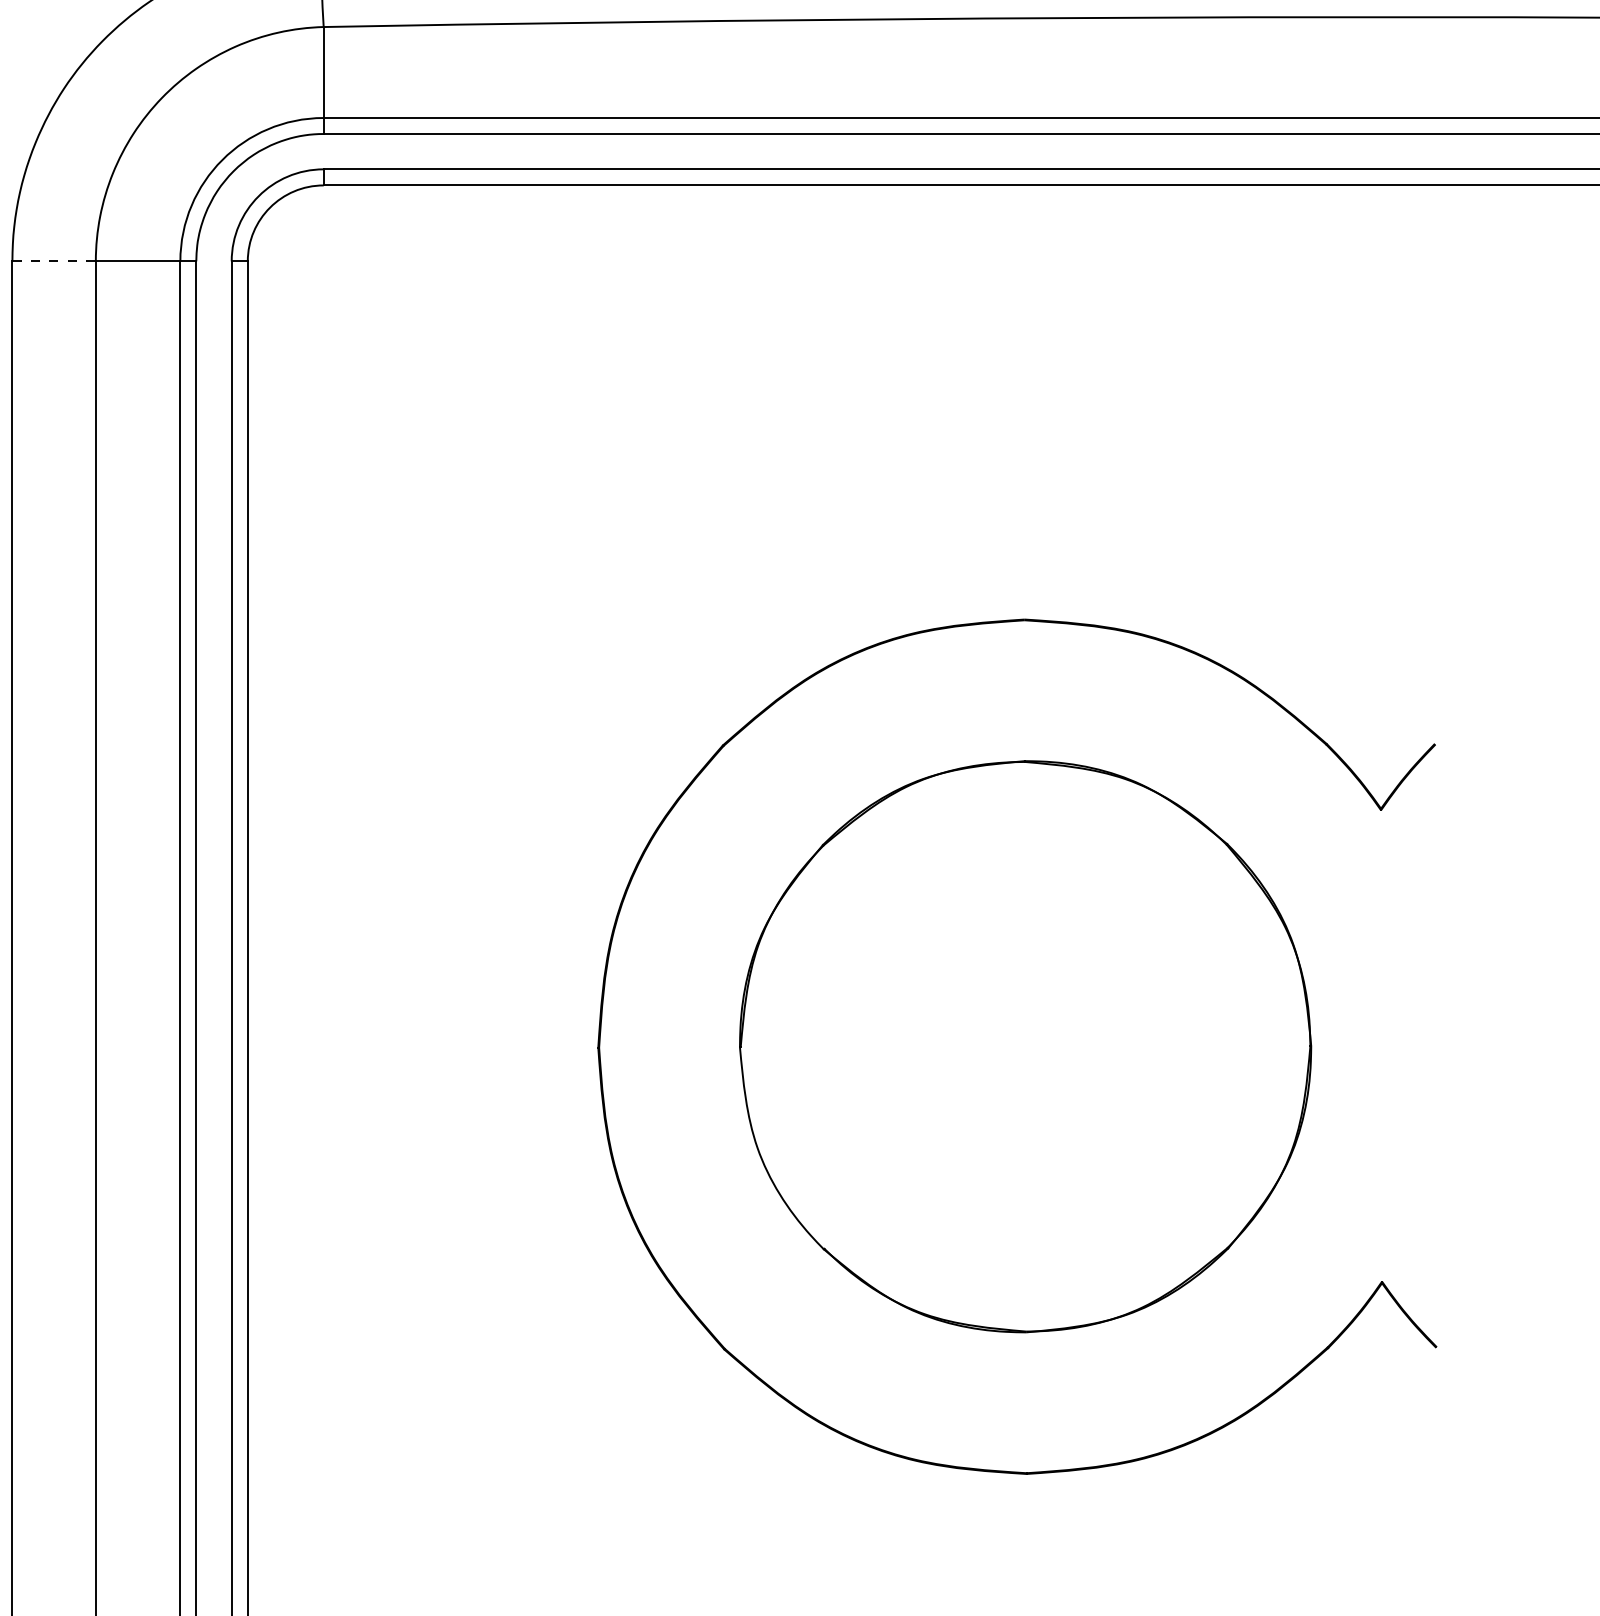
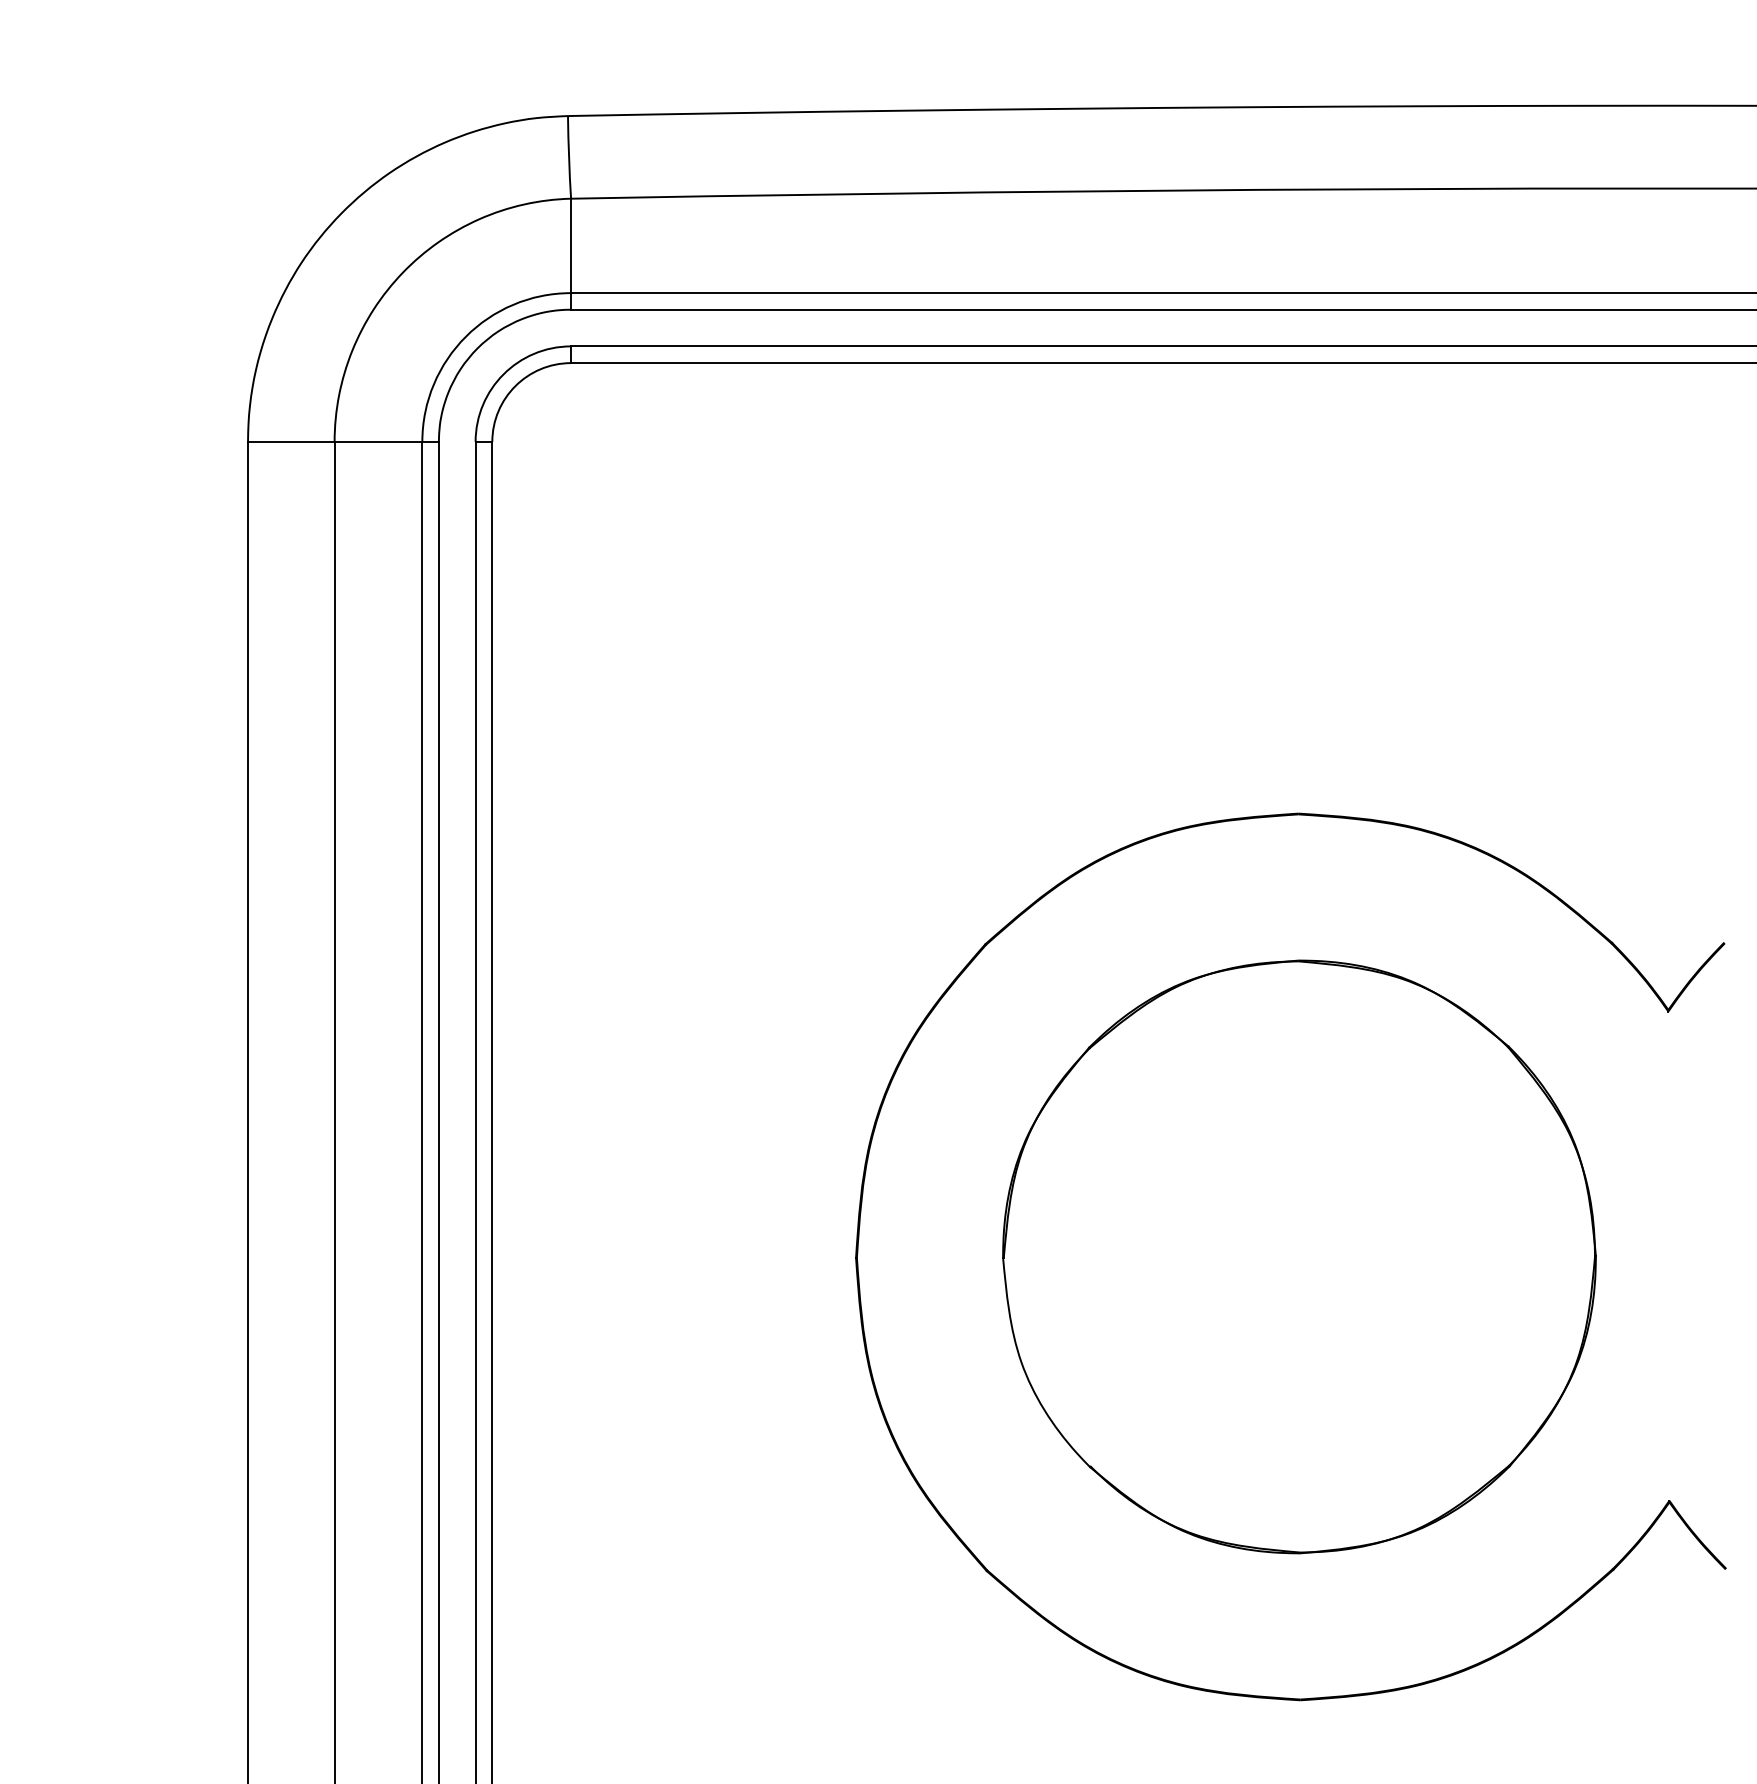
line: (54, 260) -> (291, 441), dashed -> solid

